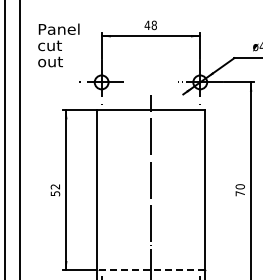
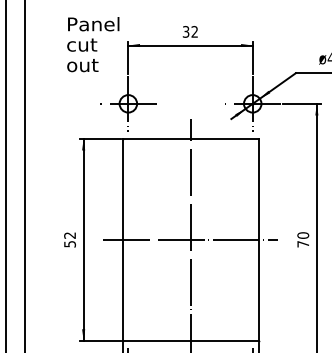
text: (150, 25) -> (189, 32), 48 -> 32
text: (58, 45) -> (92, 44), moved
line: (150, 190) -> (189, 240), added
line: (150, 270) -> (189, 341), dashed -> solid

